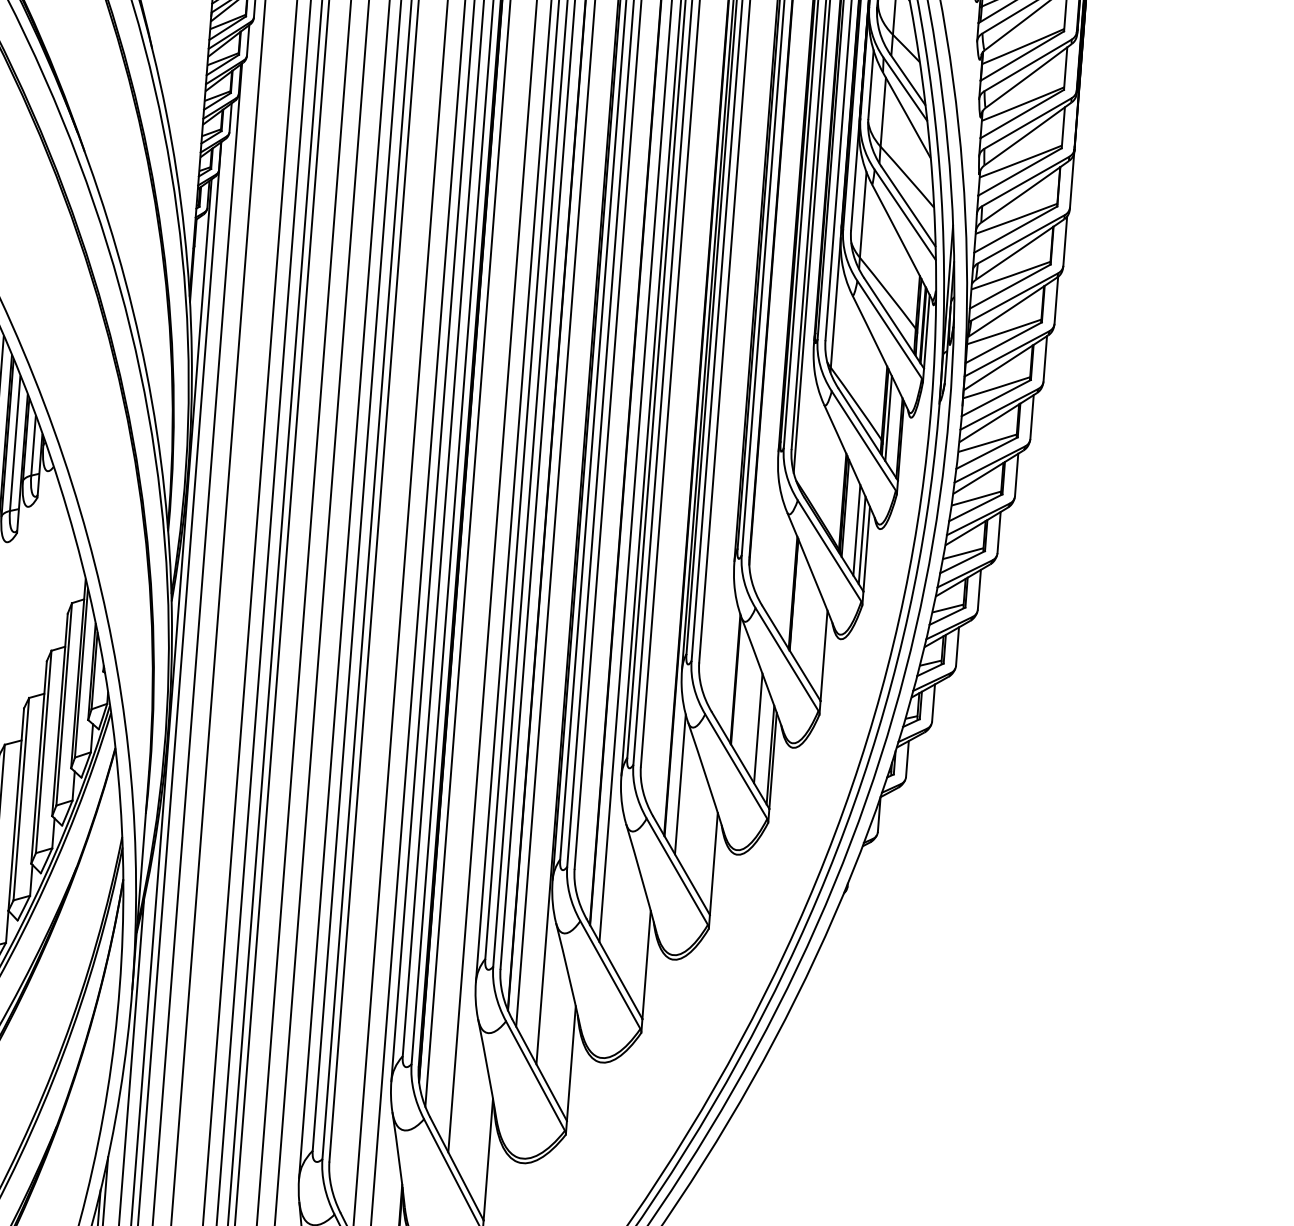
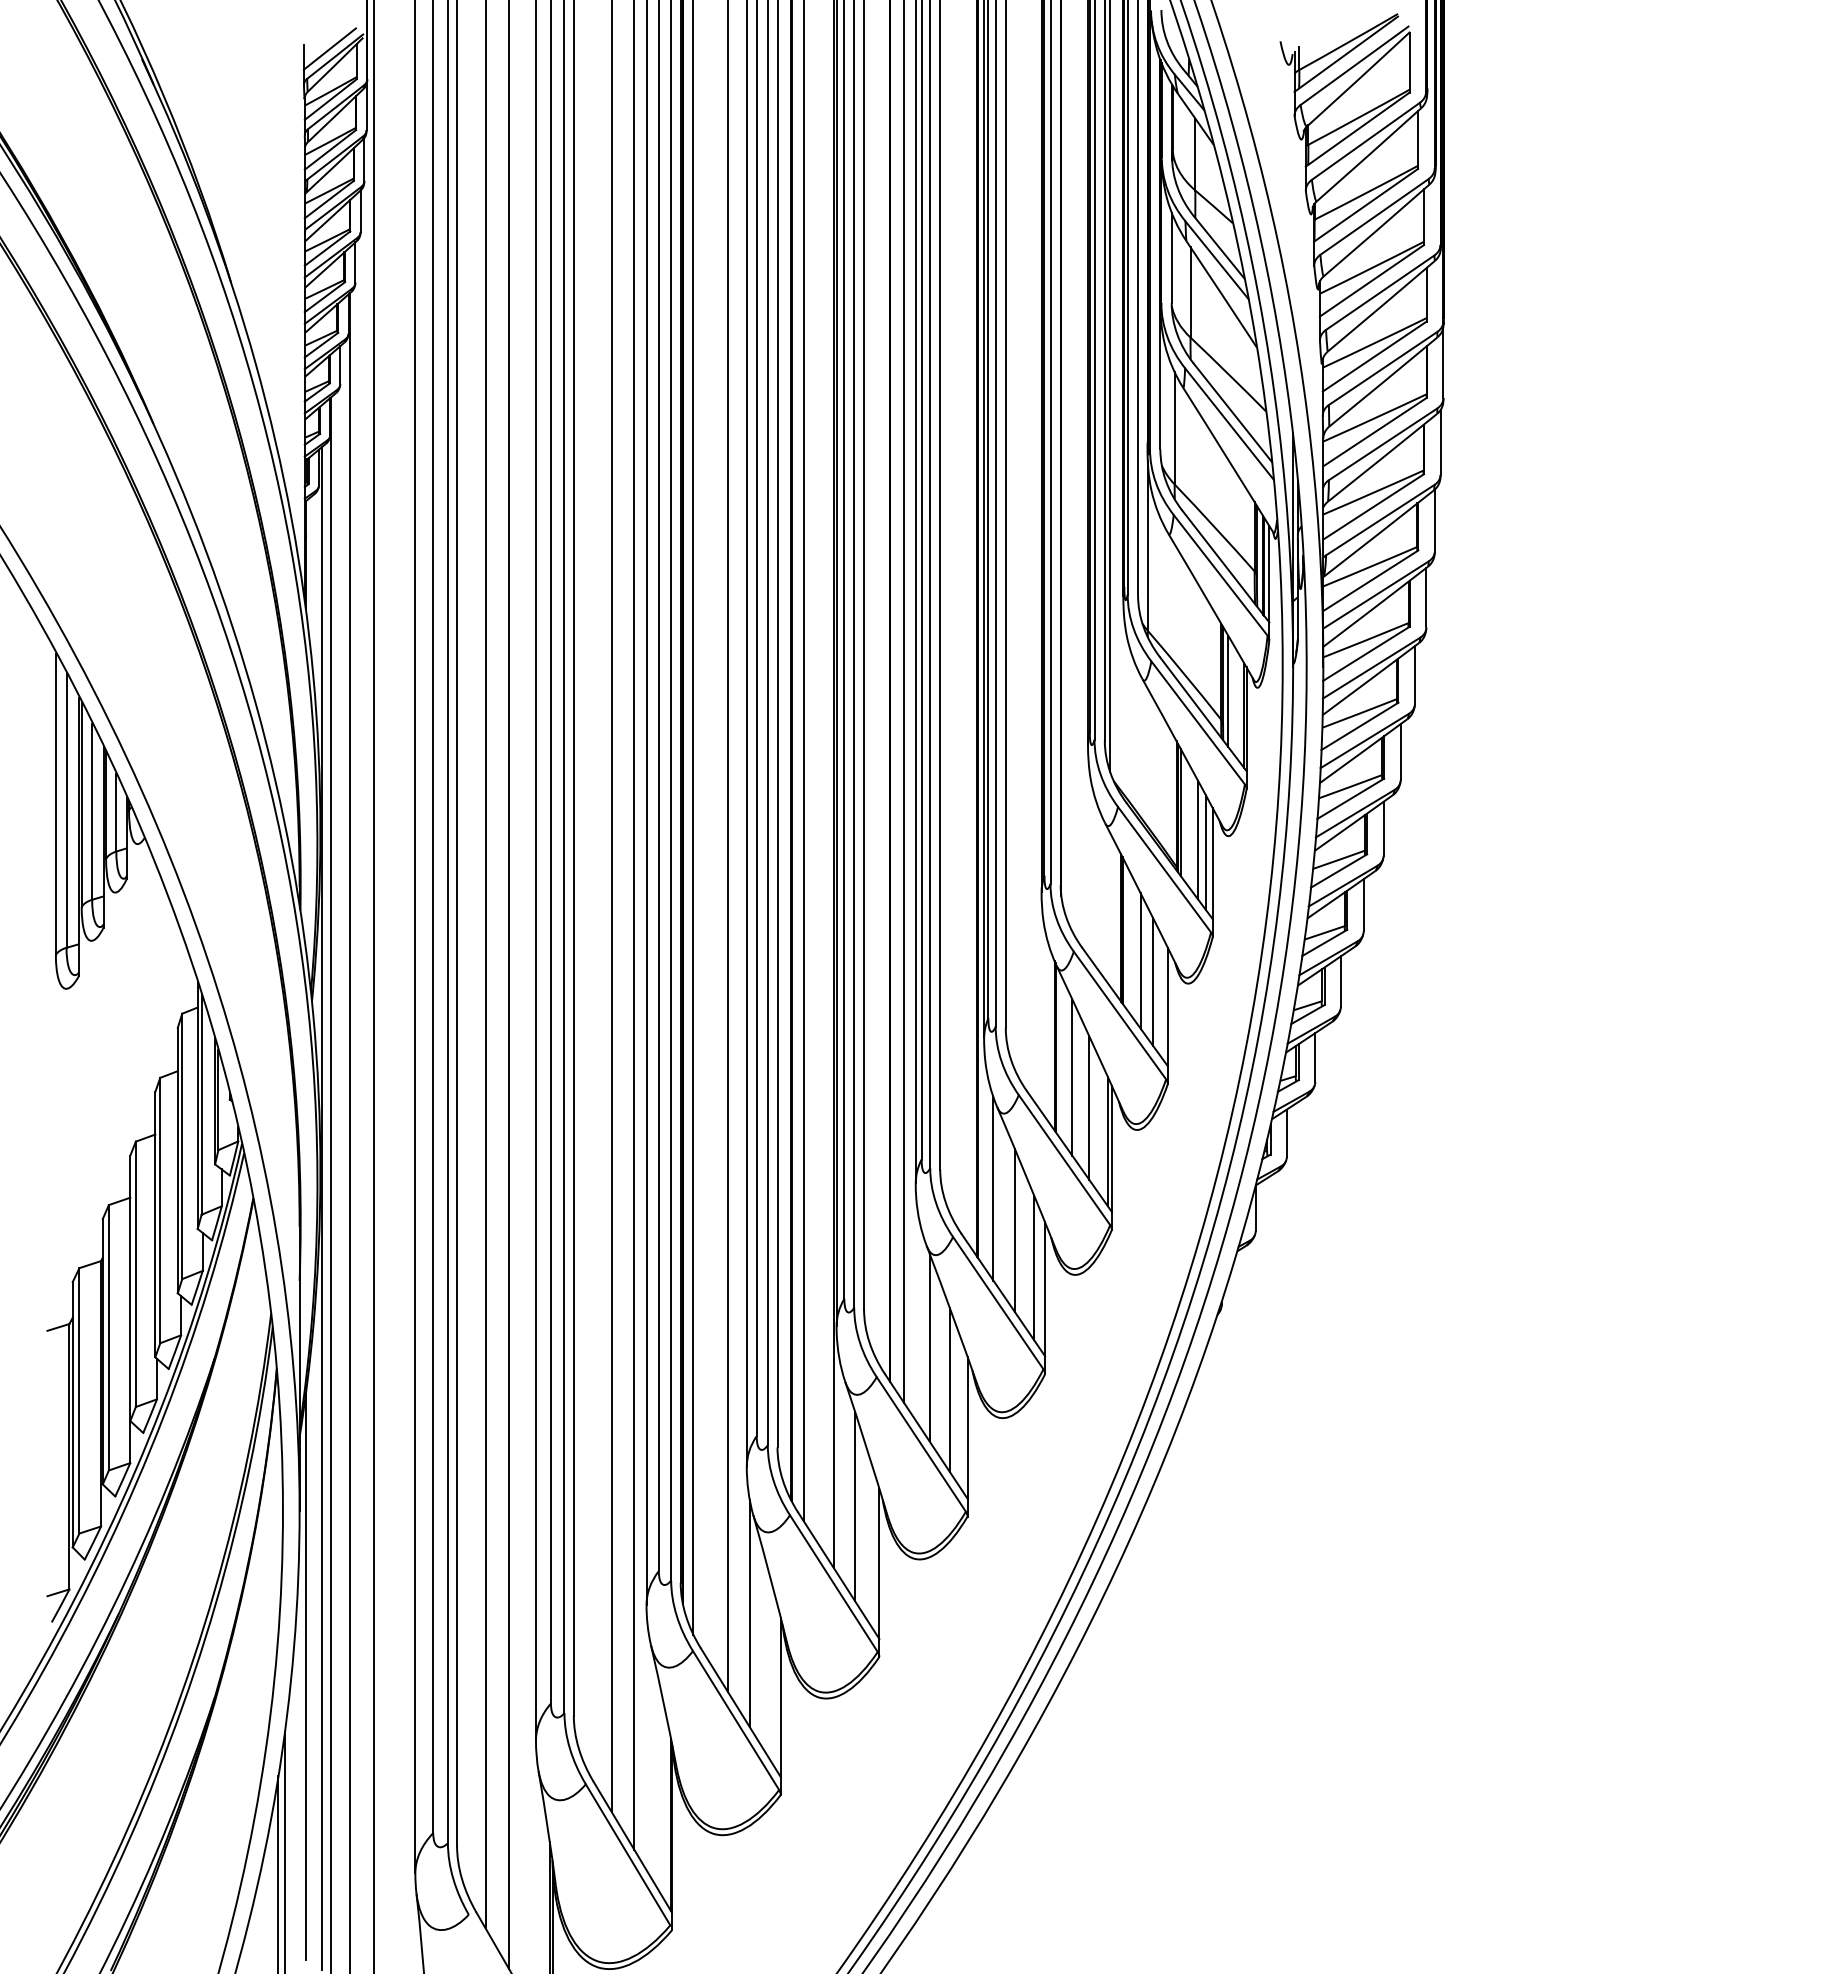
line: (805, 618) -> (1140, 960), added
line: (814, 635) -> (1153, 981), added
line: (747, 704) -> (1072, 1077), added
line: (694, 816) -> (1014, 1229), added
line: (707, 846) -> (1034, 1267), added
line: (622, 901) -> (929, 1347), added
line: (635, 935) -> (949, 1390), added
line: (556, 1018) -> (855, 1506), added
line: (469, 1093) -> (749, 1613), added

